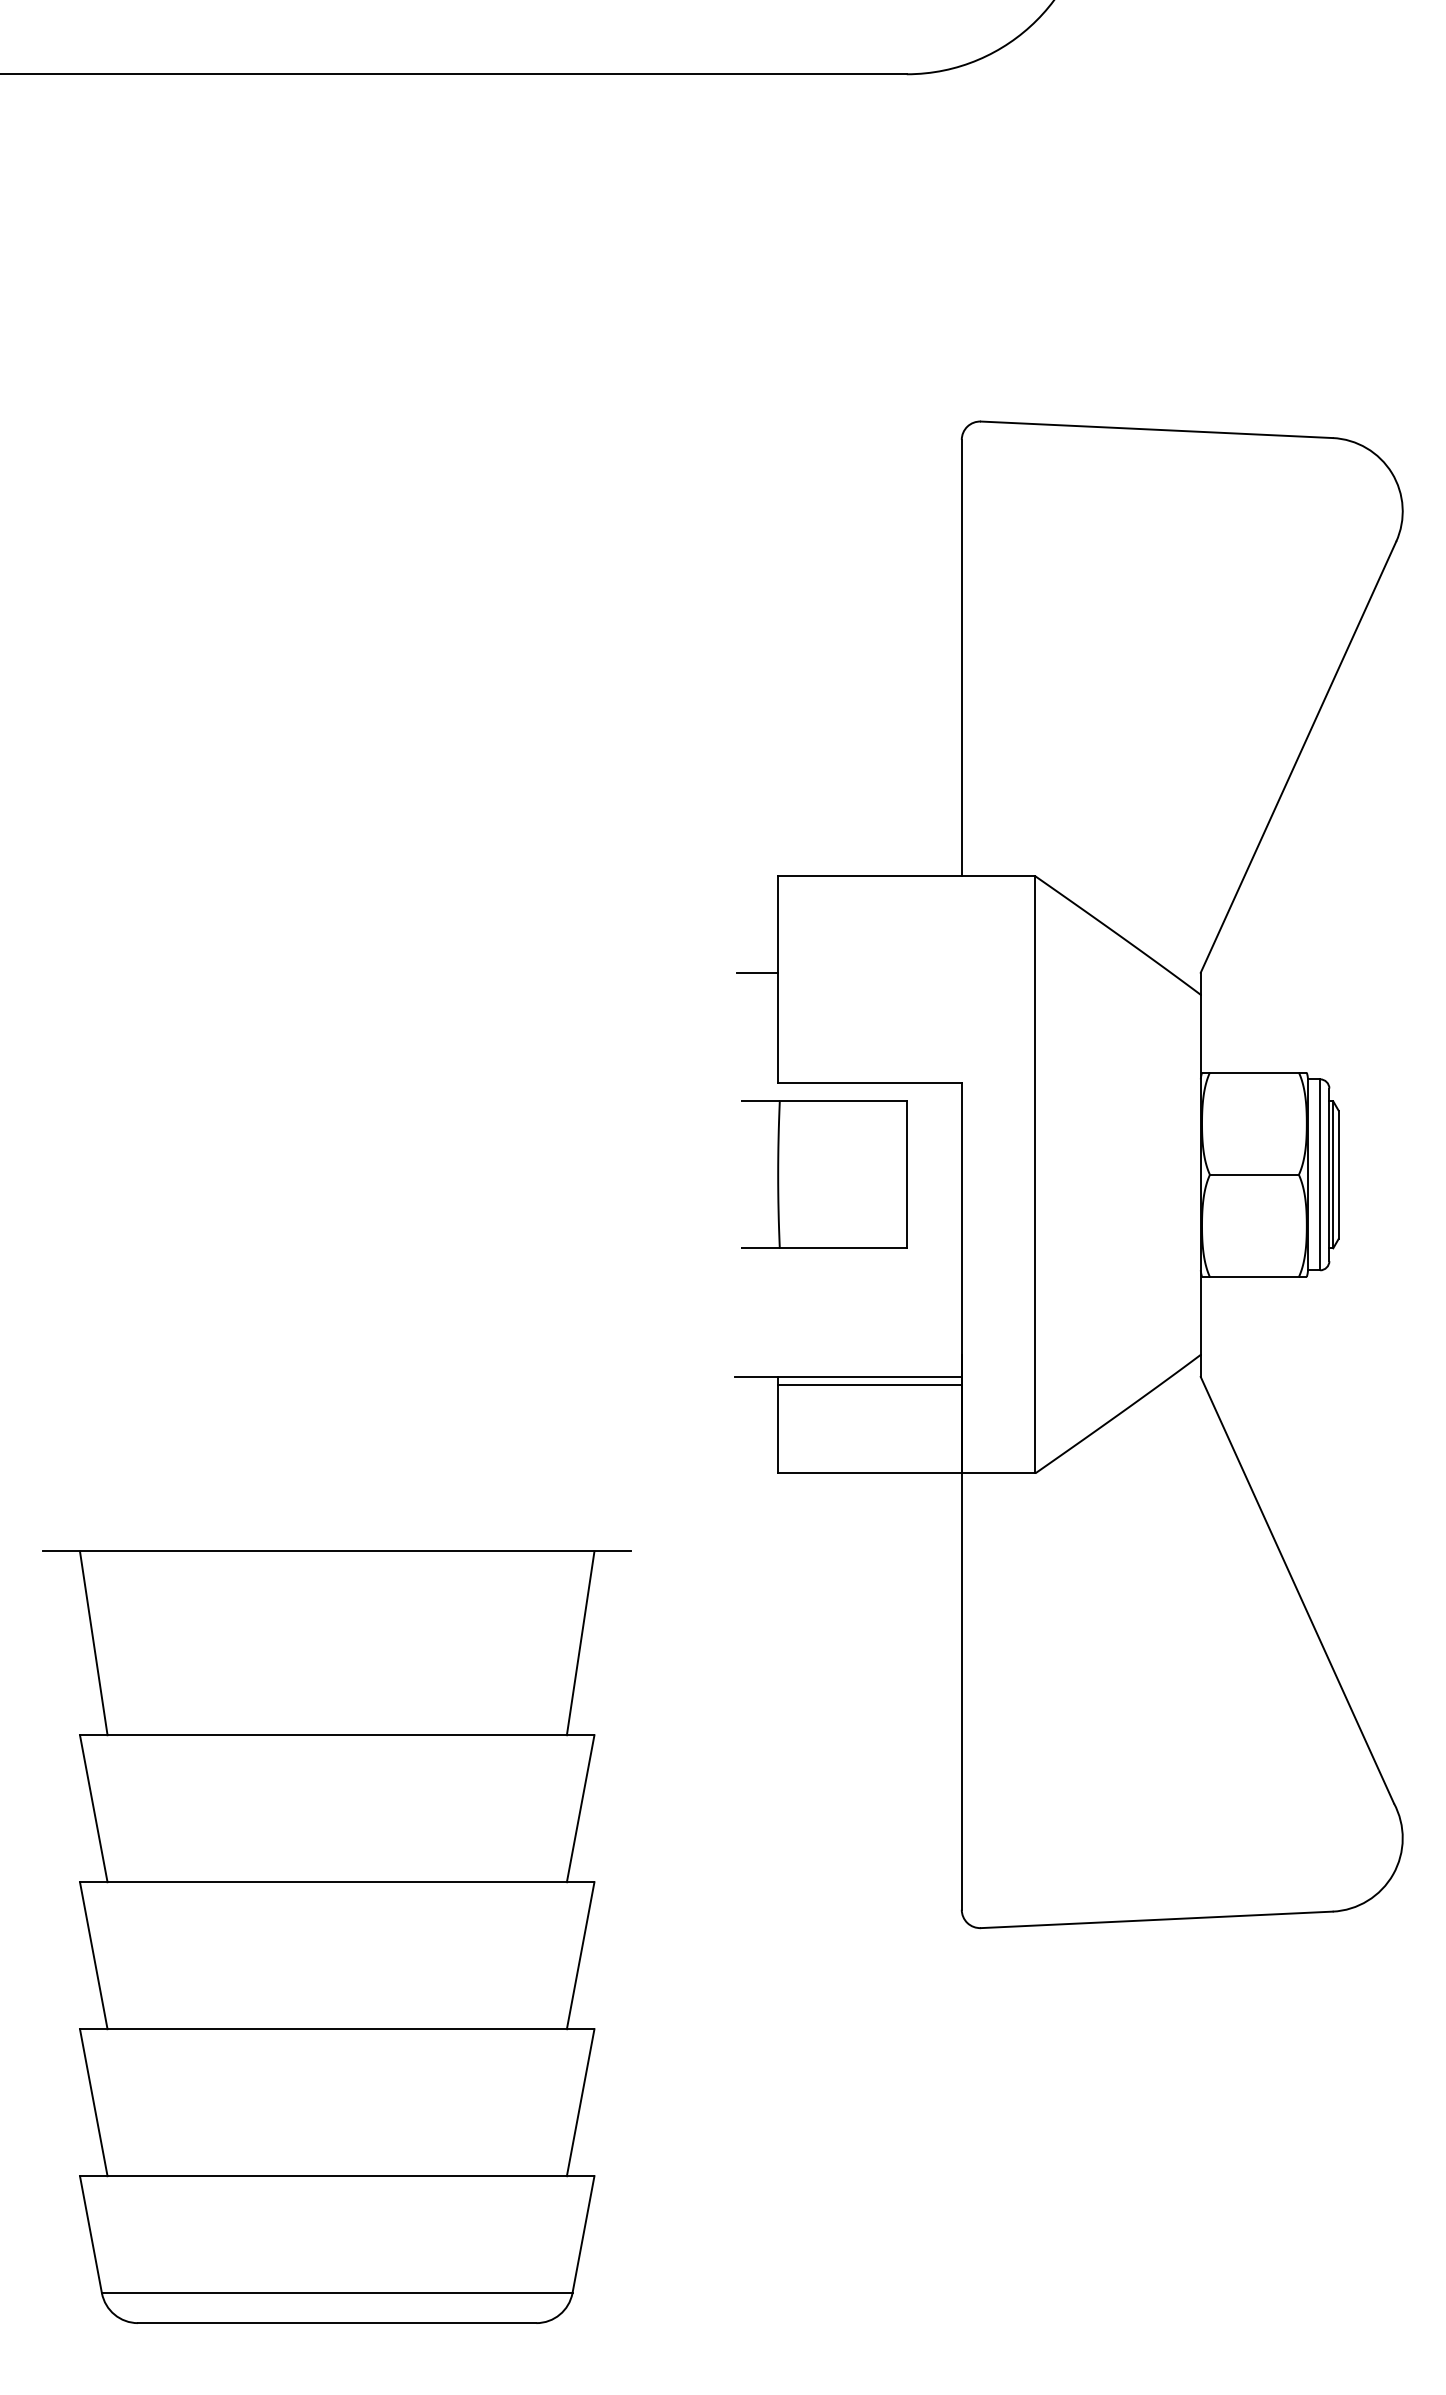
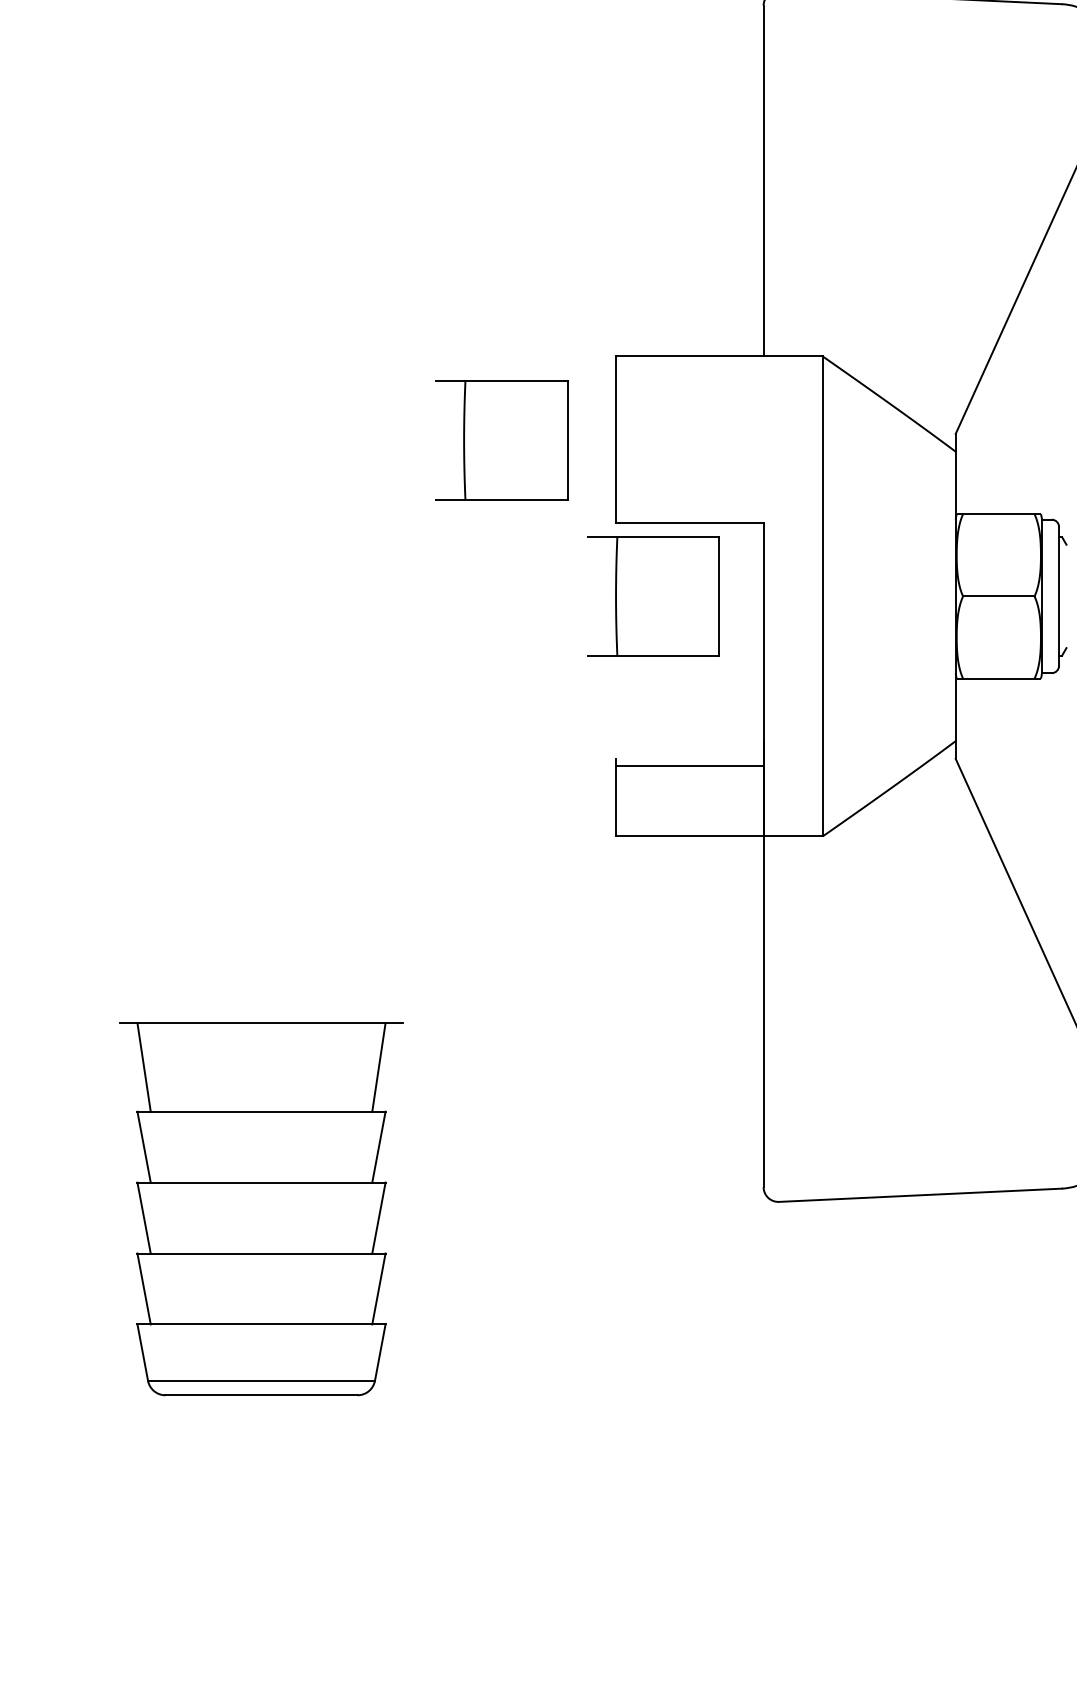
line: (757, 972) -> (599, 433), removed
part: (635, 980) -> (501, 440), added
line: (1320, 1174) -> (1051, 596), removed
line: (1333, 1174) -> (1062, 596), removed
line: (1338, 1174) -> (1066, 596), removed
line: (848, 1376) -> (672, 758), removed
part: (336, 1936) -> (261, 1208), size x0.6

